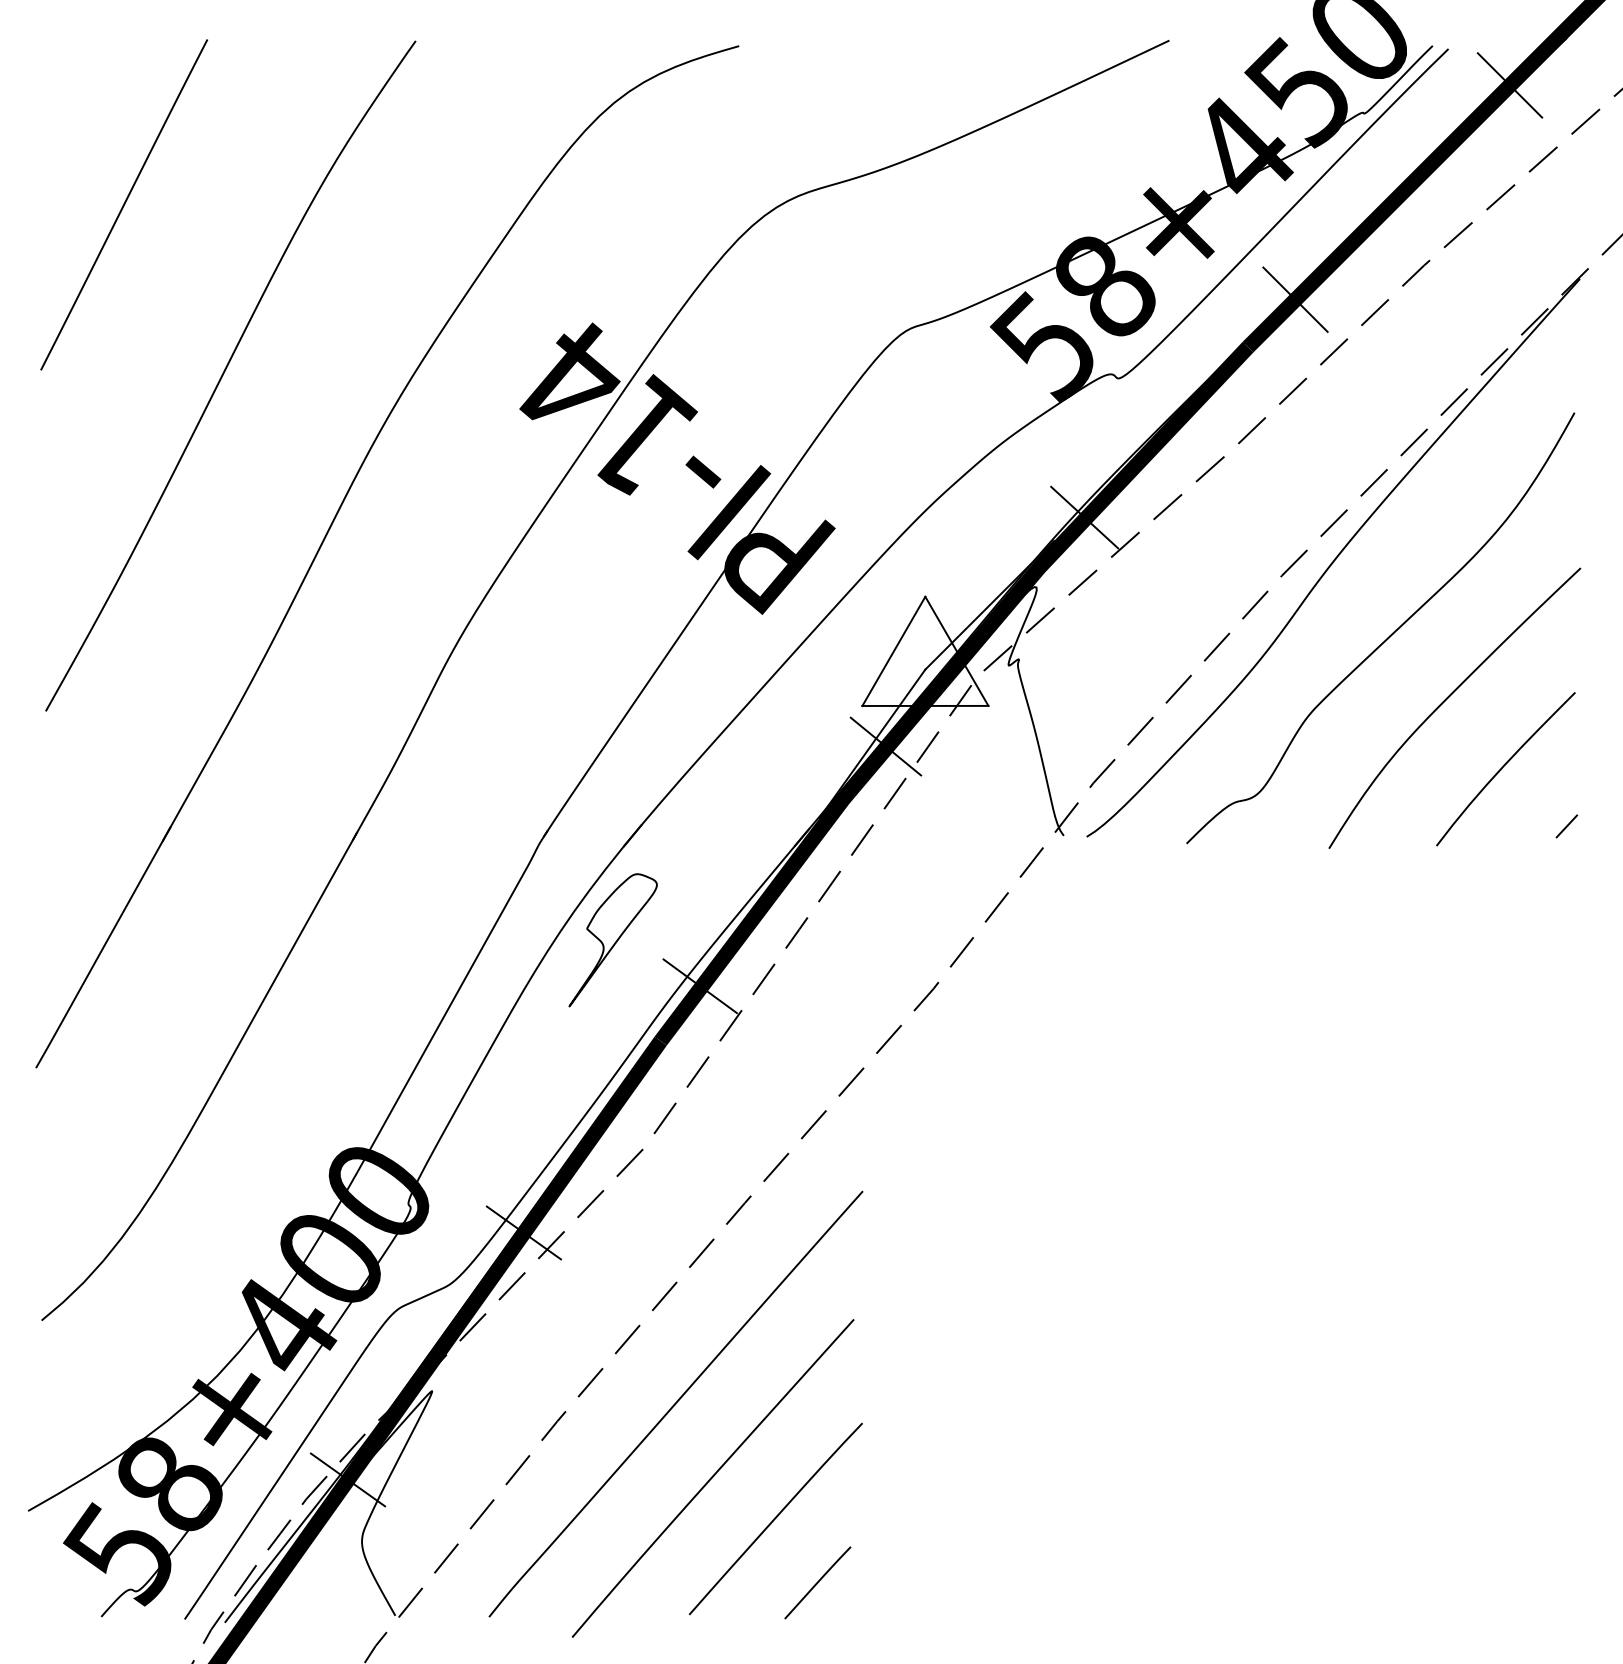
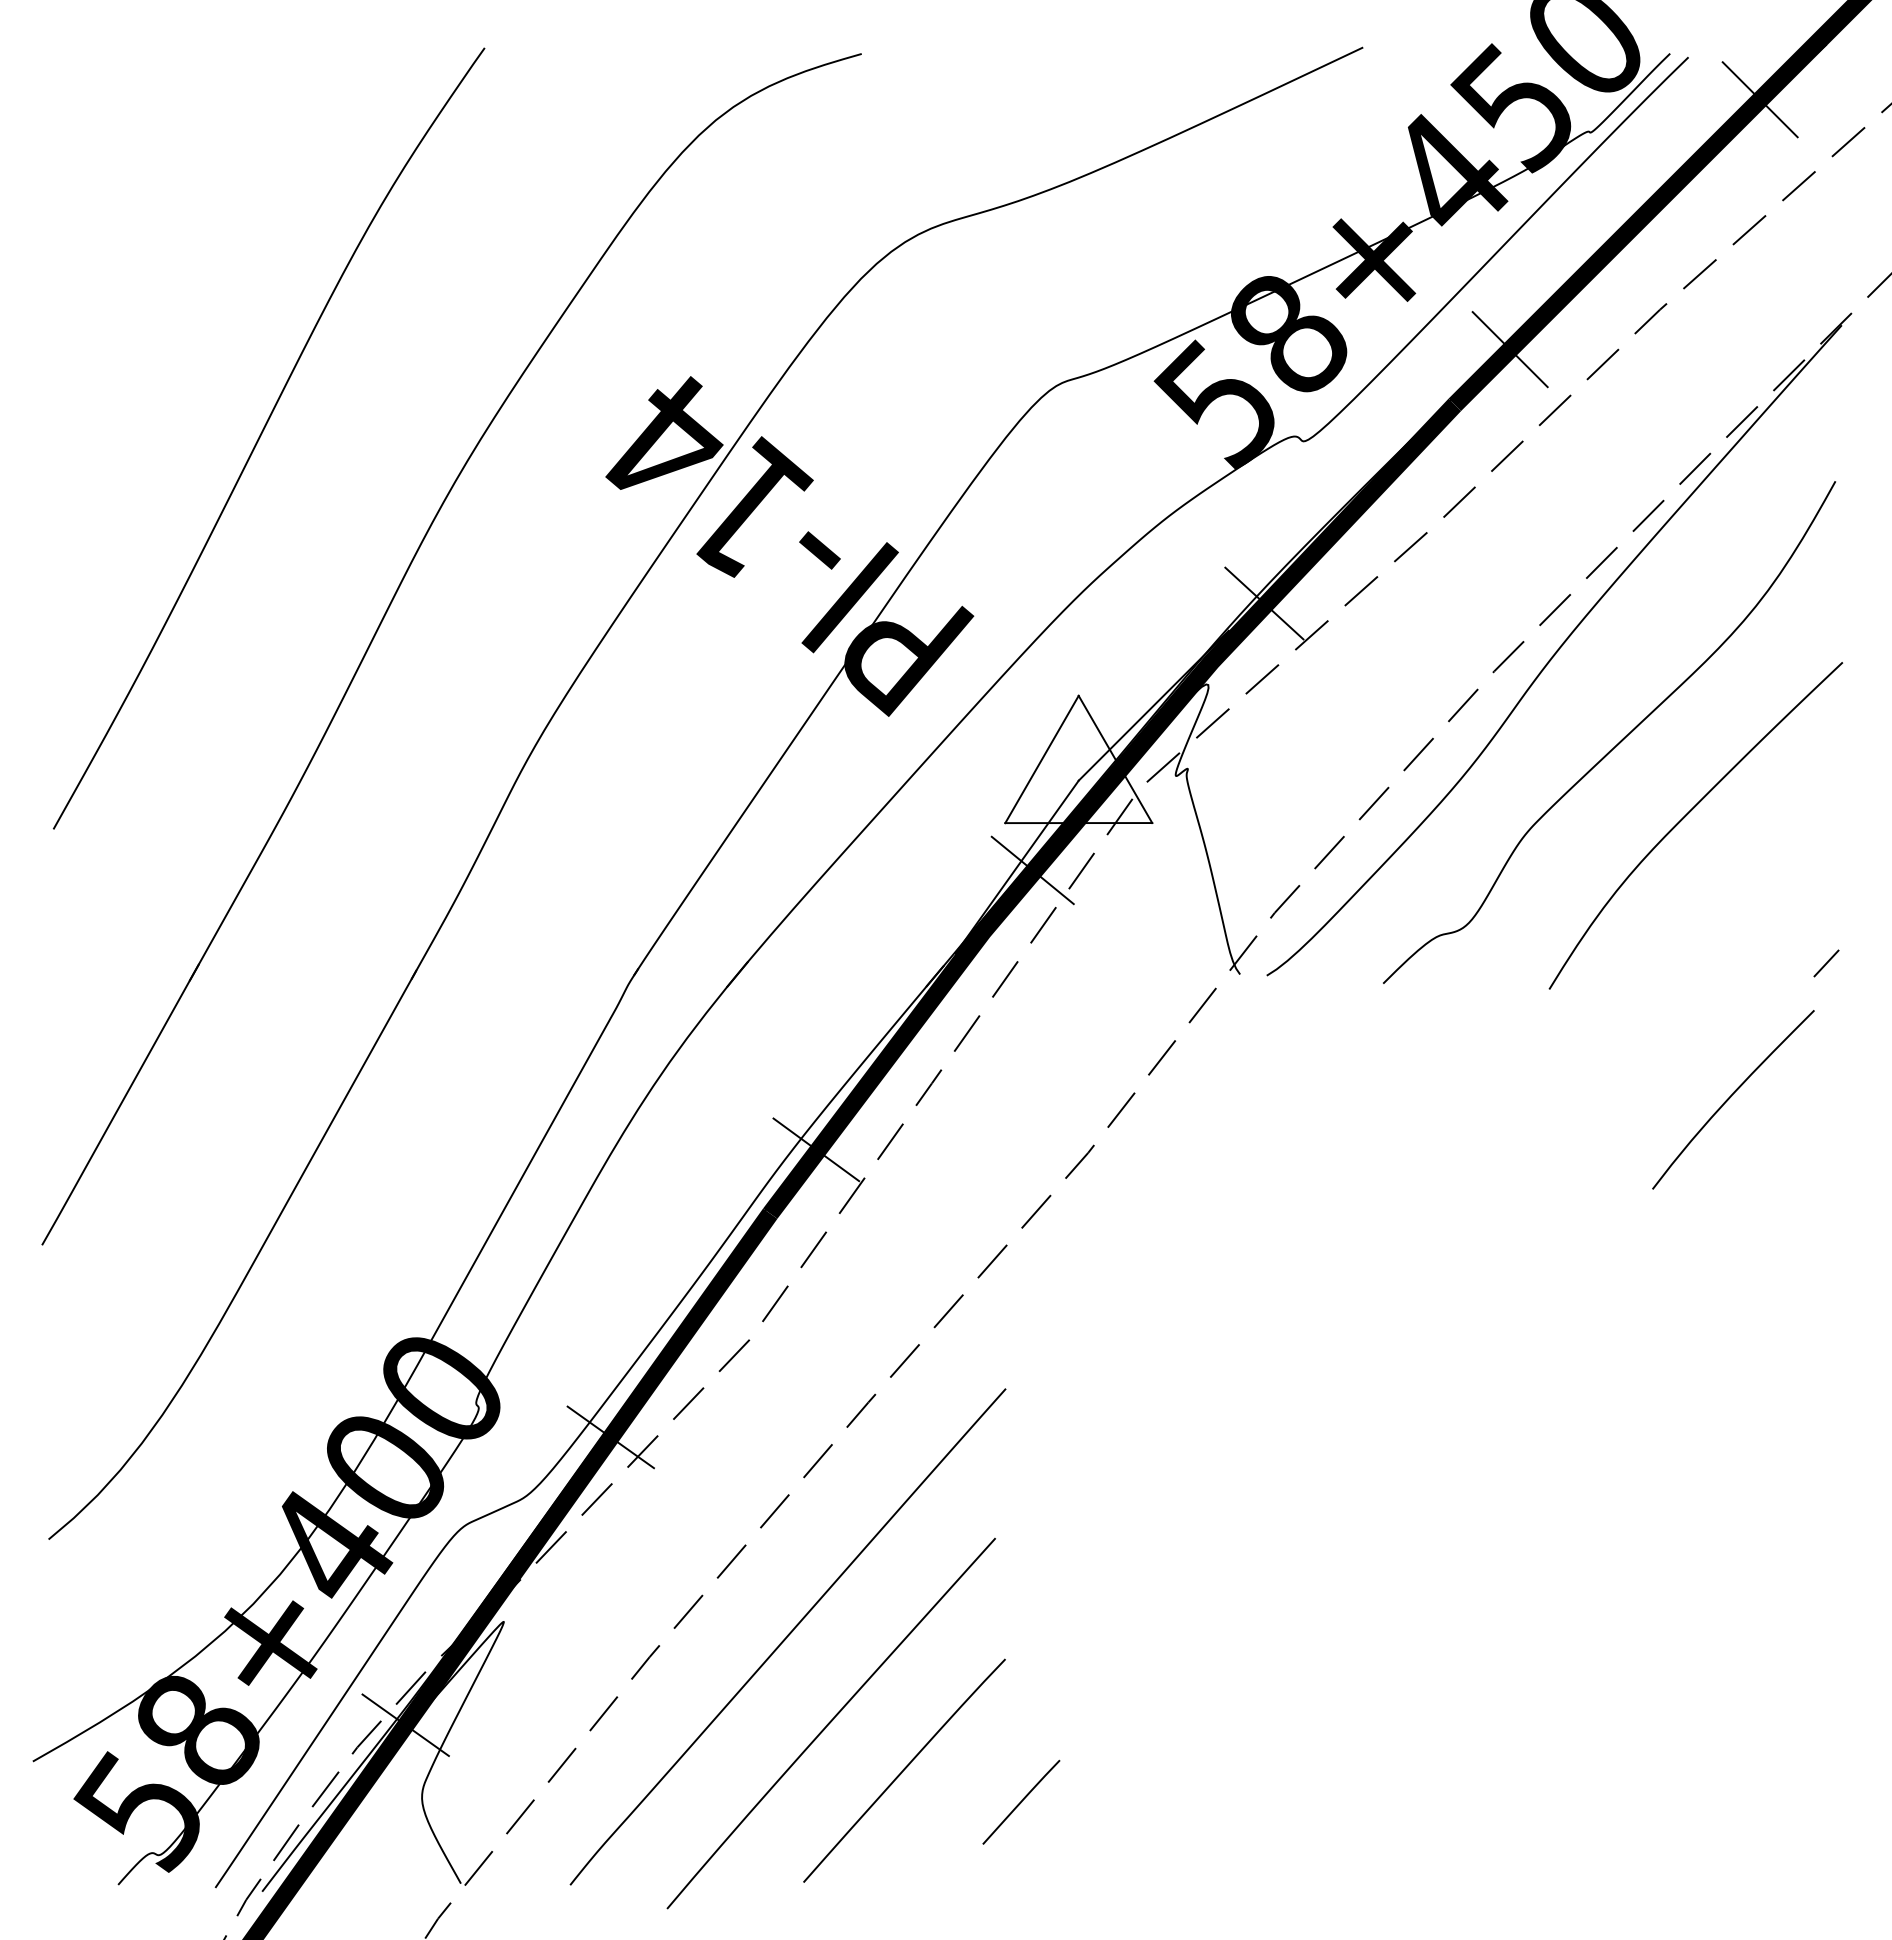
line: (123, 205) -> (144, 239), removed
curve: (1504, 767) -> (1731, 1097), moved
part: (612, 940) -> (714, 1096), removed
line: (817, 1582) -> (1021, 1801), moved

